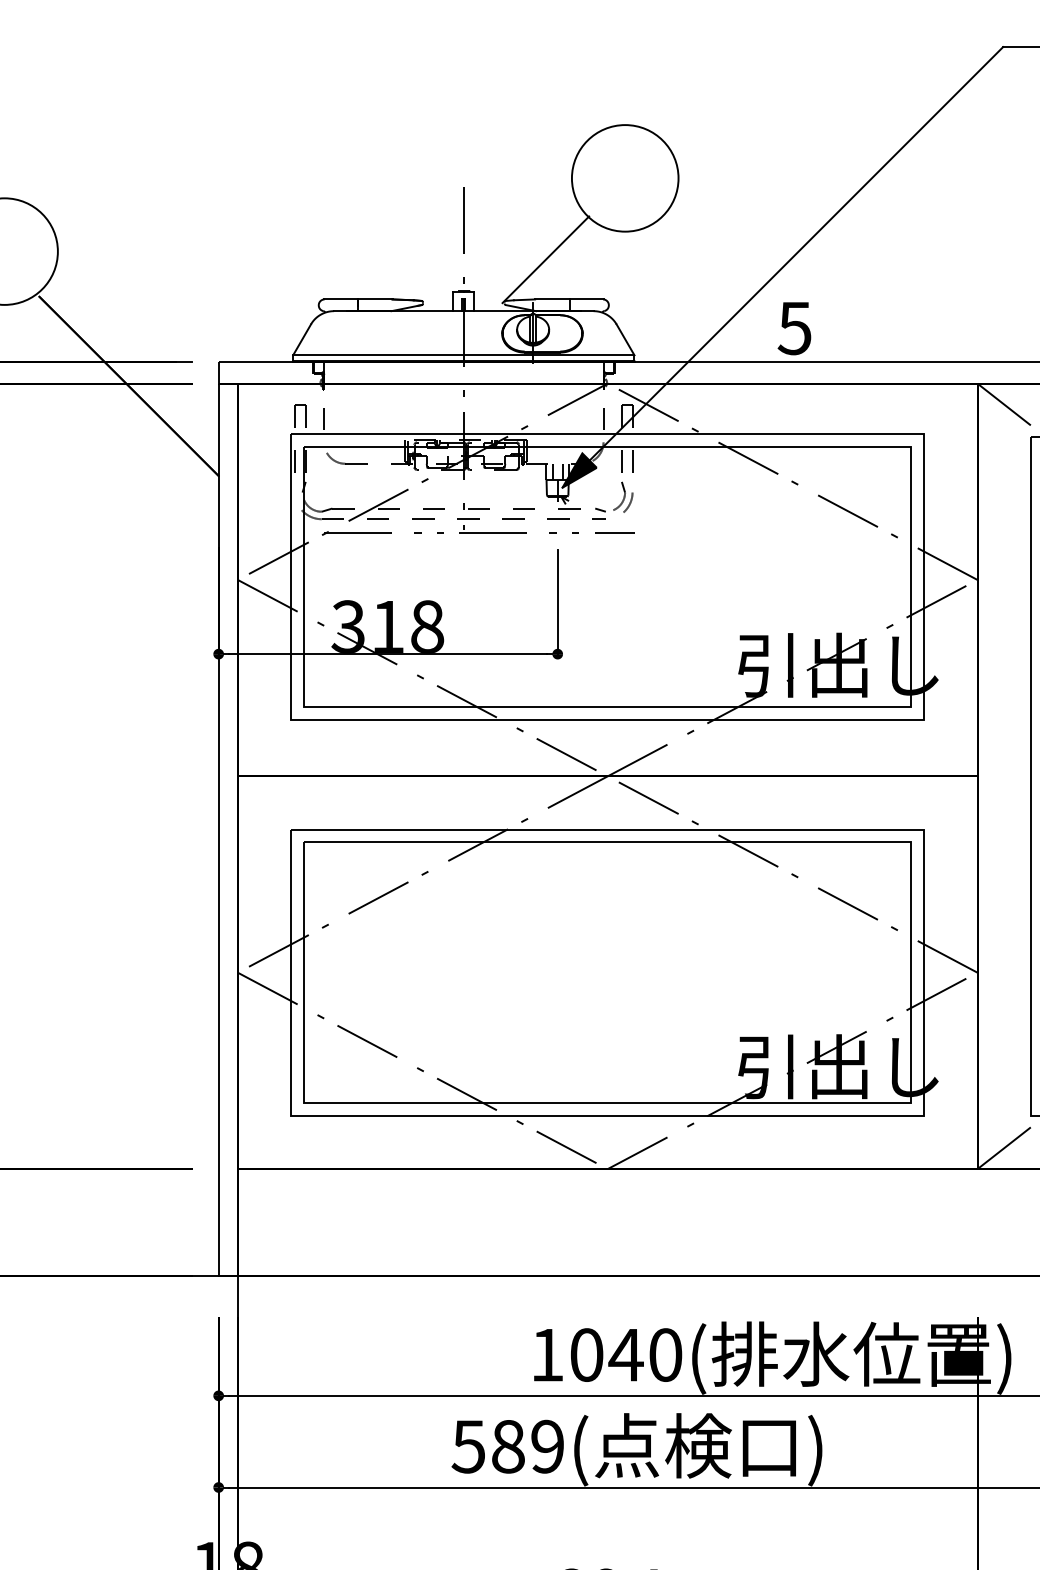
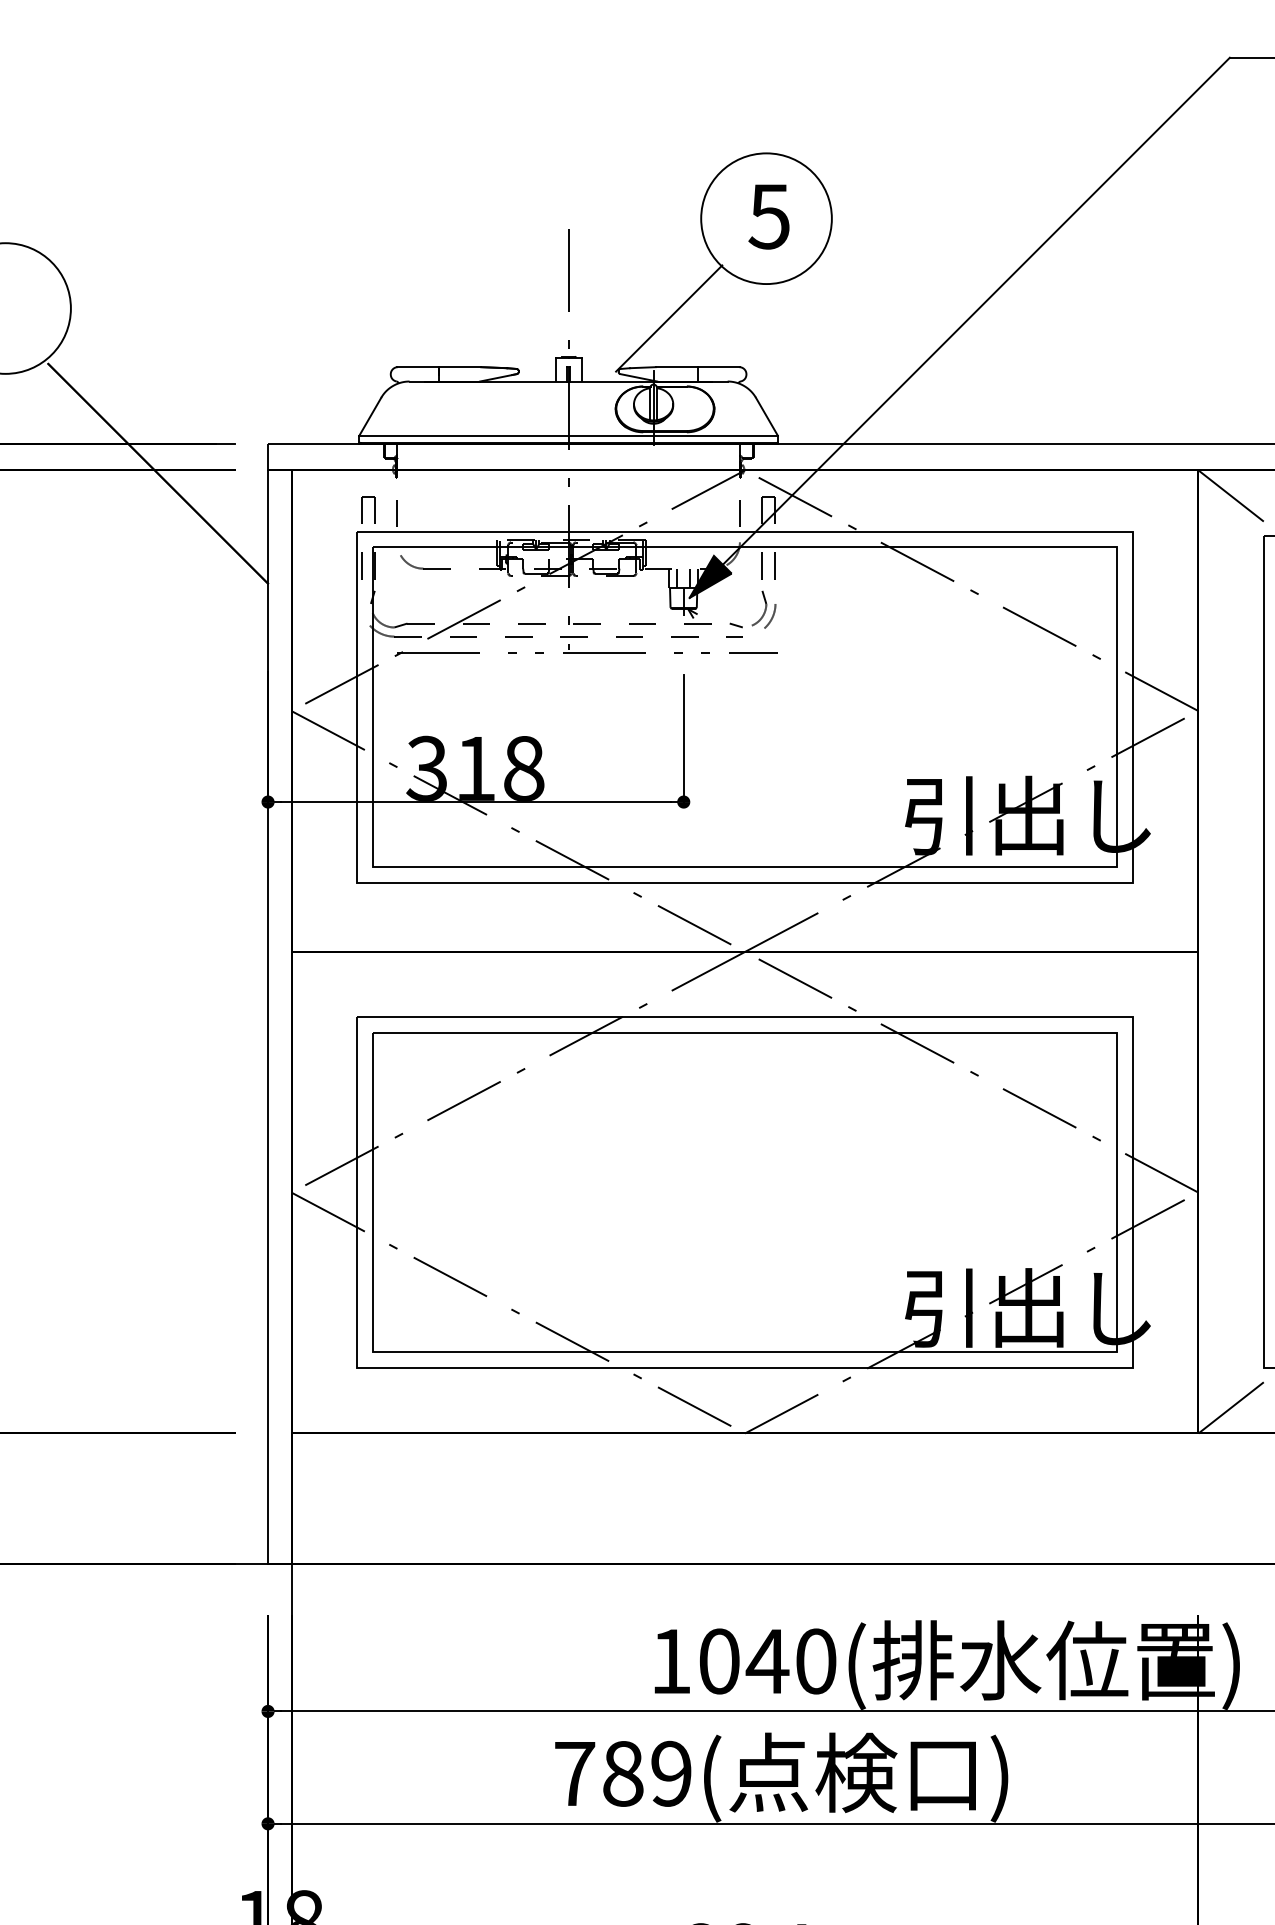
text: (794, 328) -> (768, 216), moved
text: (468, 1447) -> (574, 1774), 589( -> 789(

